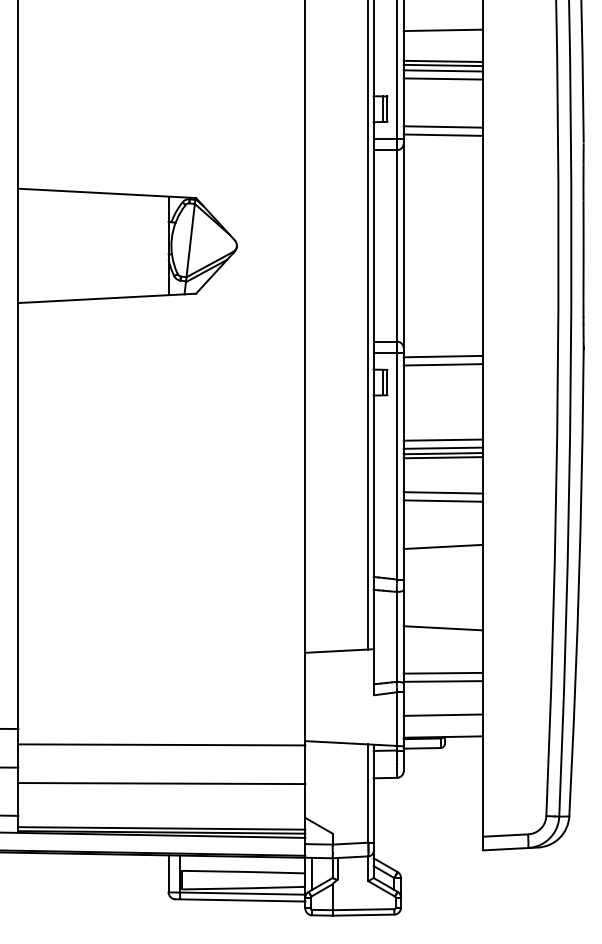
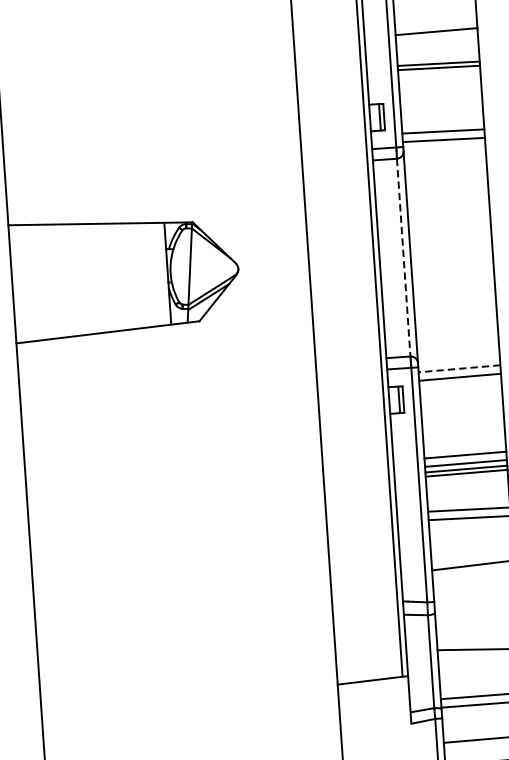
line: (443, 70) -> (439, 73), removed
line: (443, 78) -> (440, 81), removed
line: (396, 245) -> (403, 257), solid -> dashed
line: (443, 356) -> (459, 368), solid -> dashed

